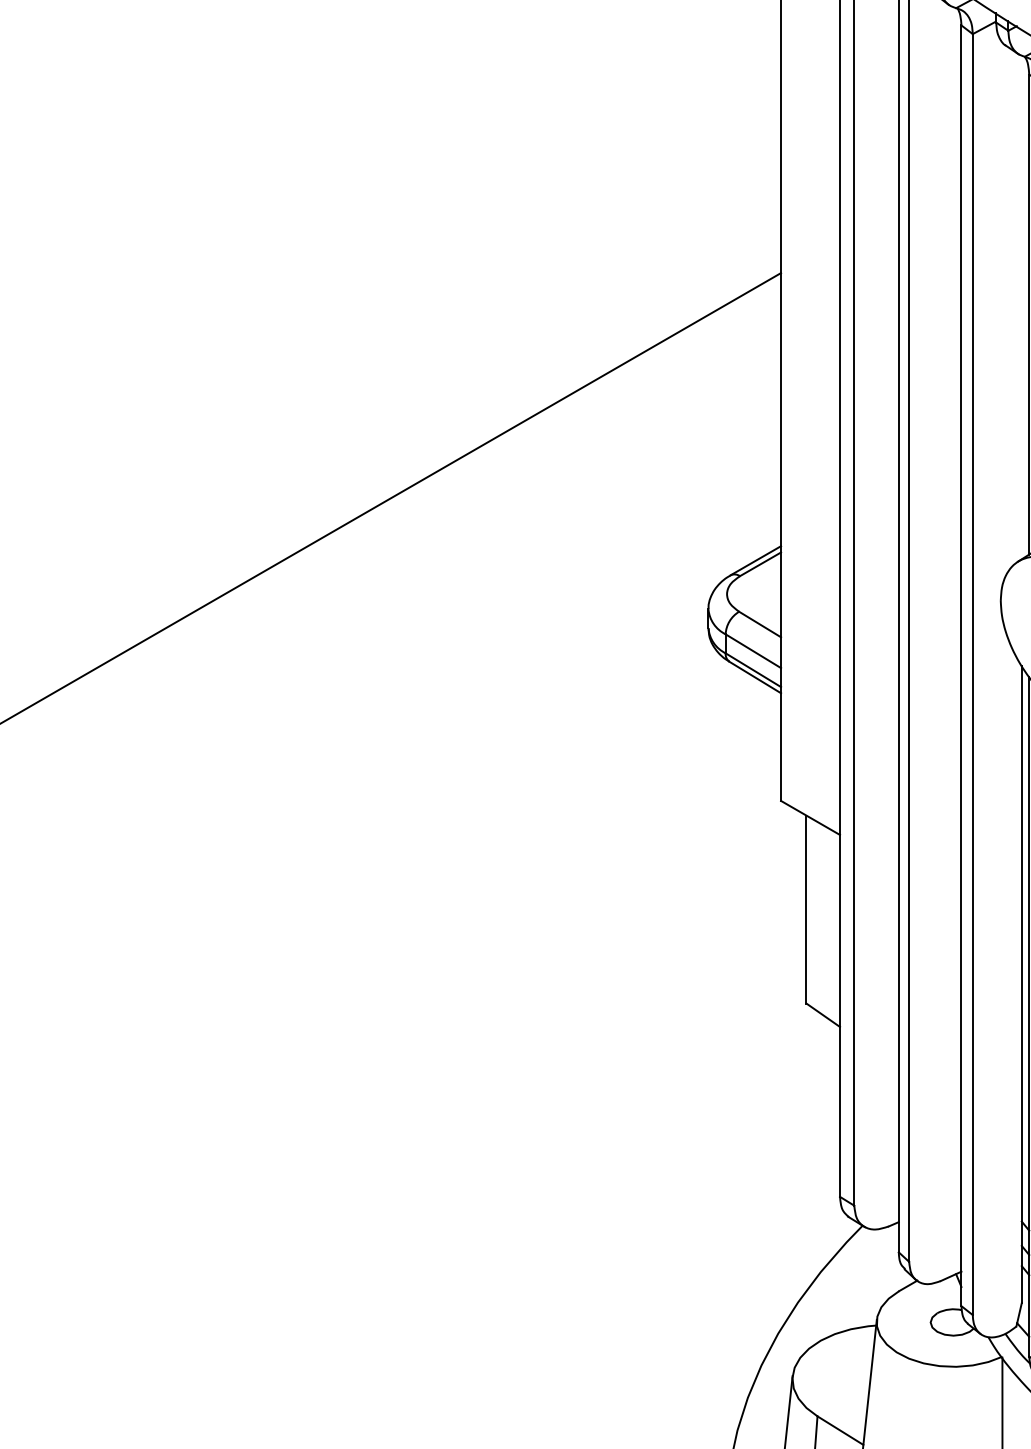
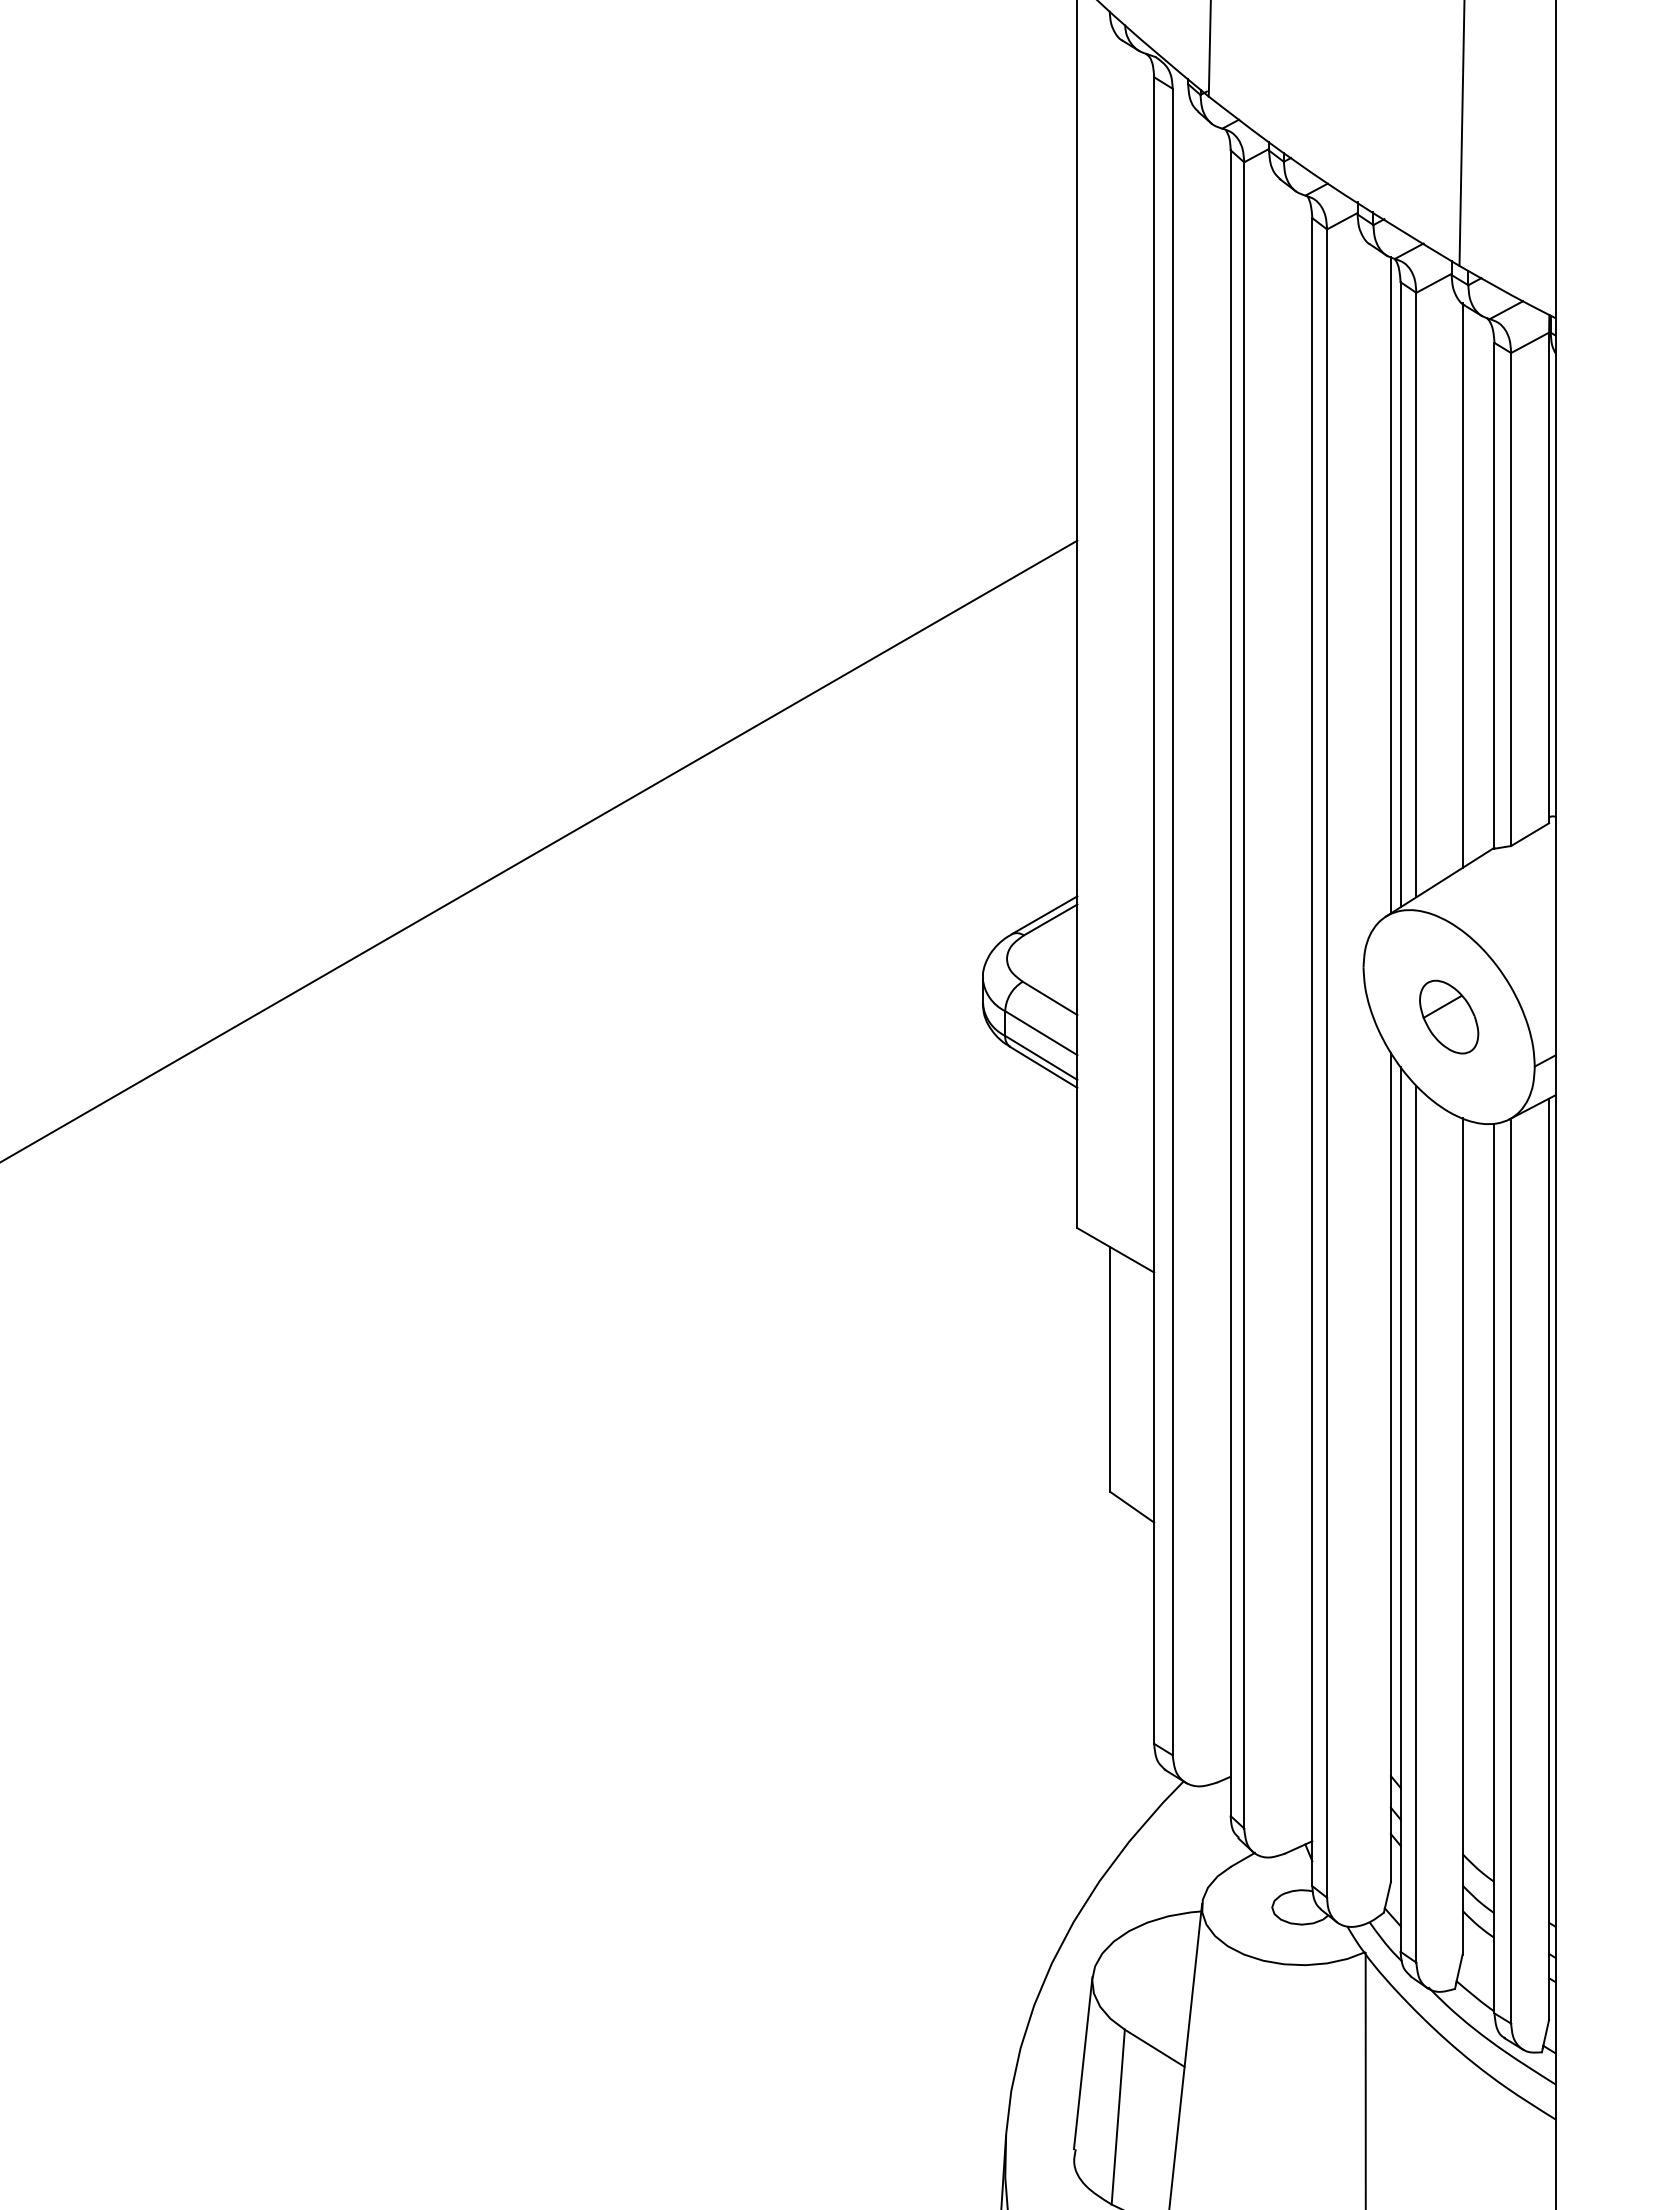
line: (1021, 307) -> (1390, 585), added

